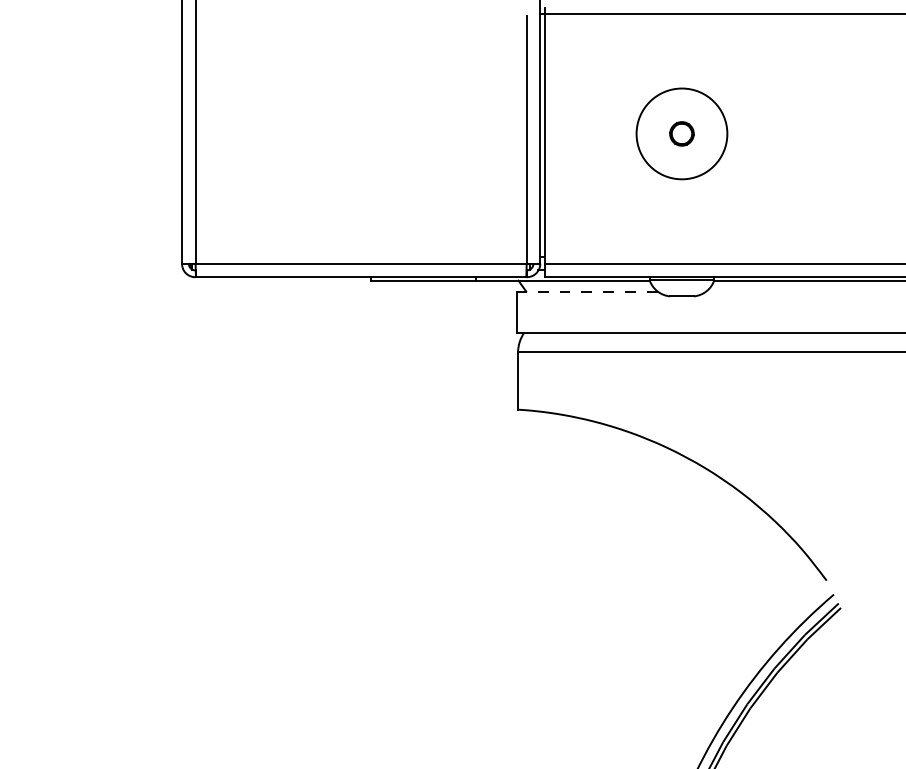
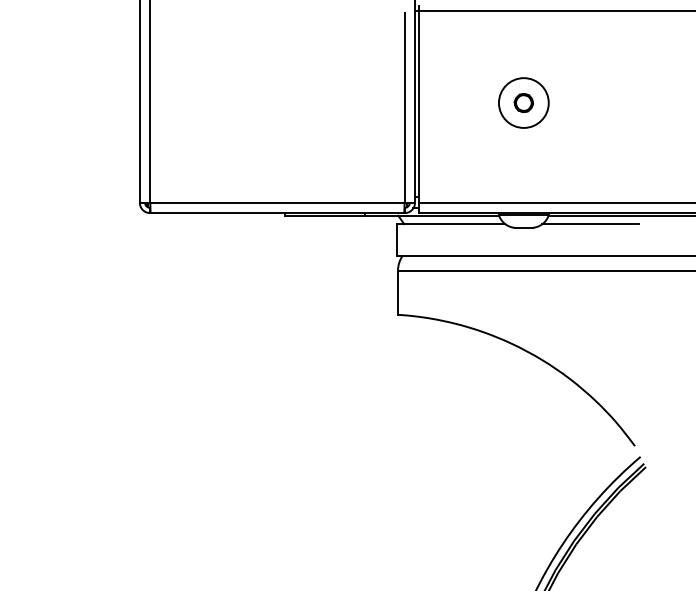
circle: (681, 133) -> (523, 102), size x0.71
line: (587, 292) -> (451, 224), dashed -> solid
line: (768, 292) -> (590, 224), added

